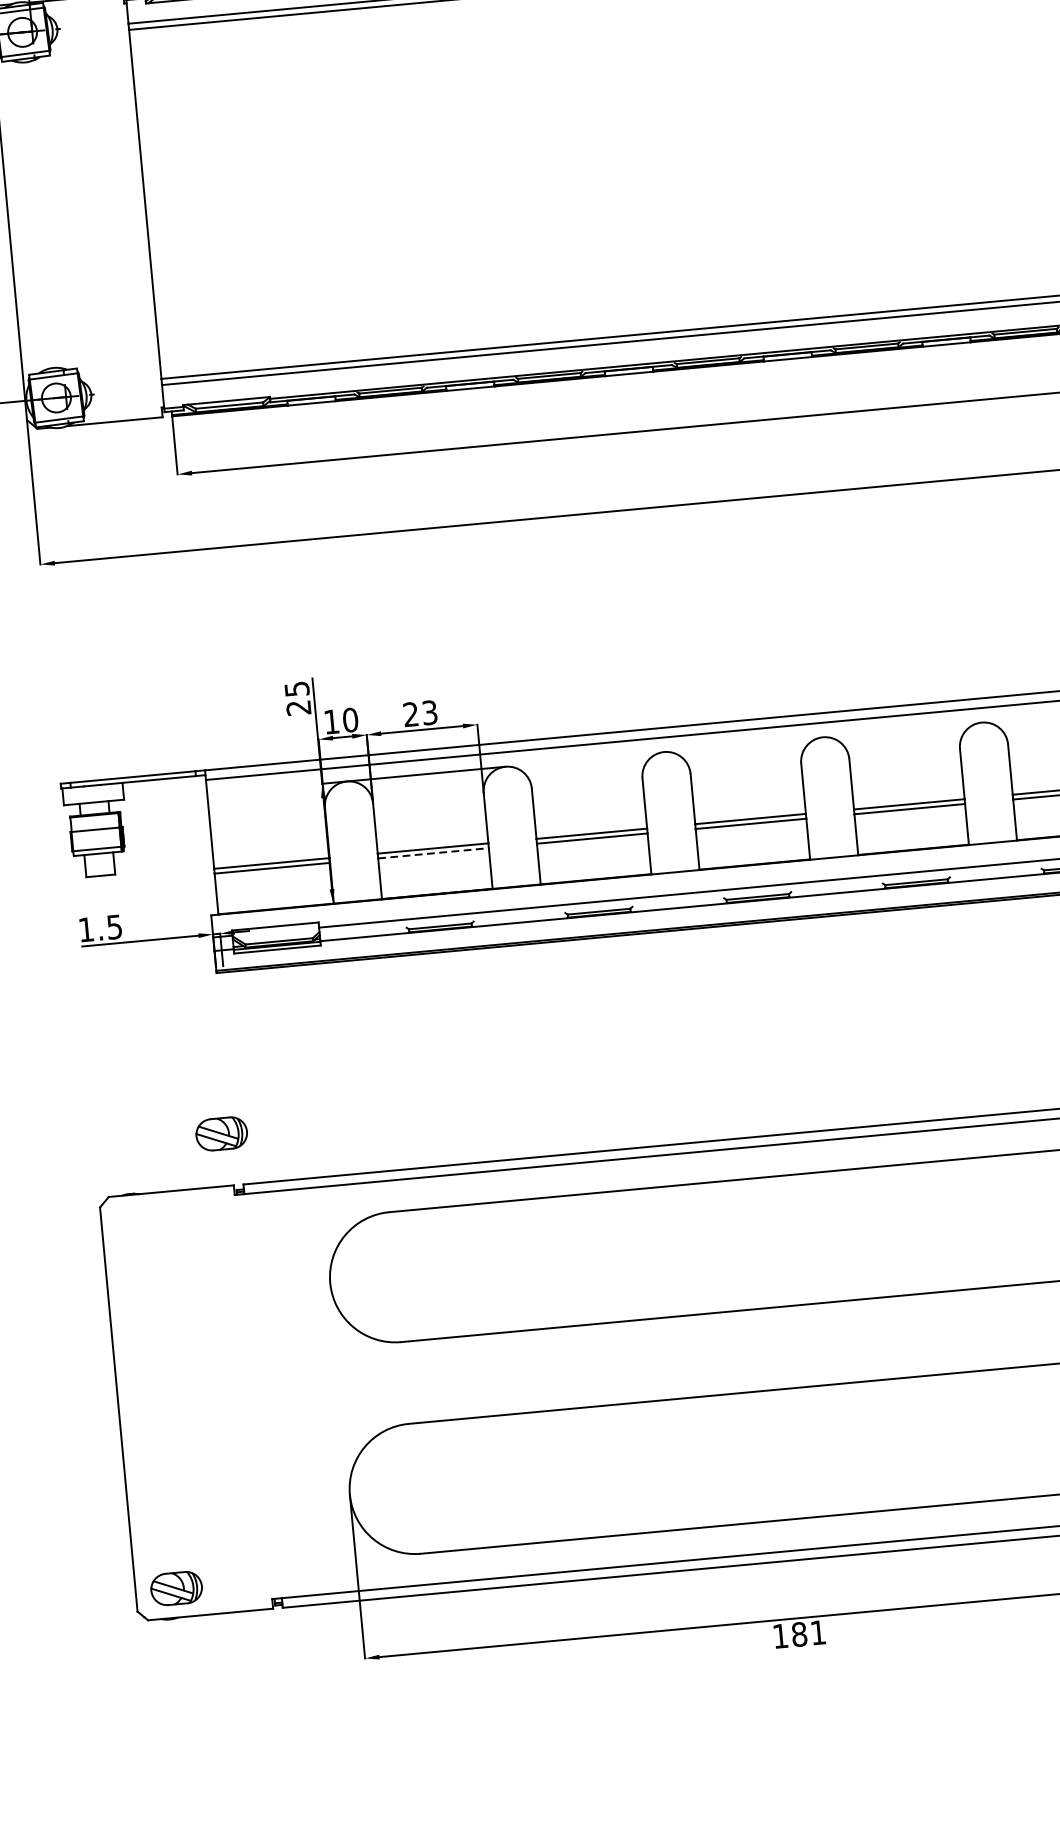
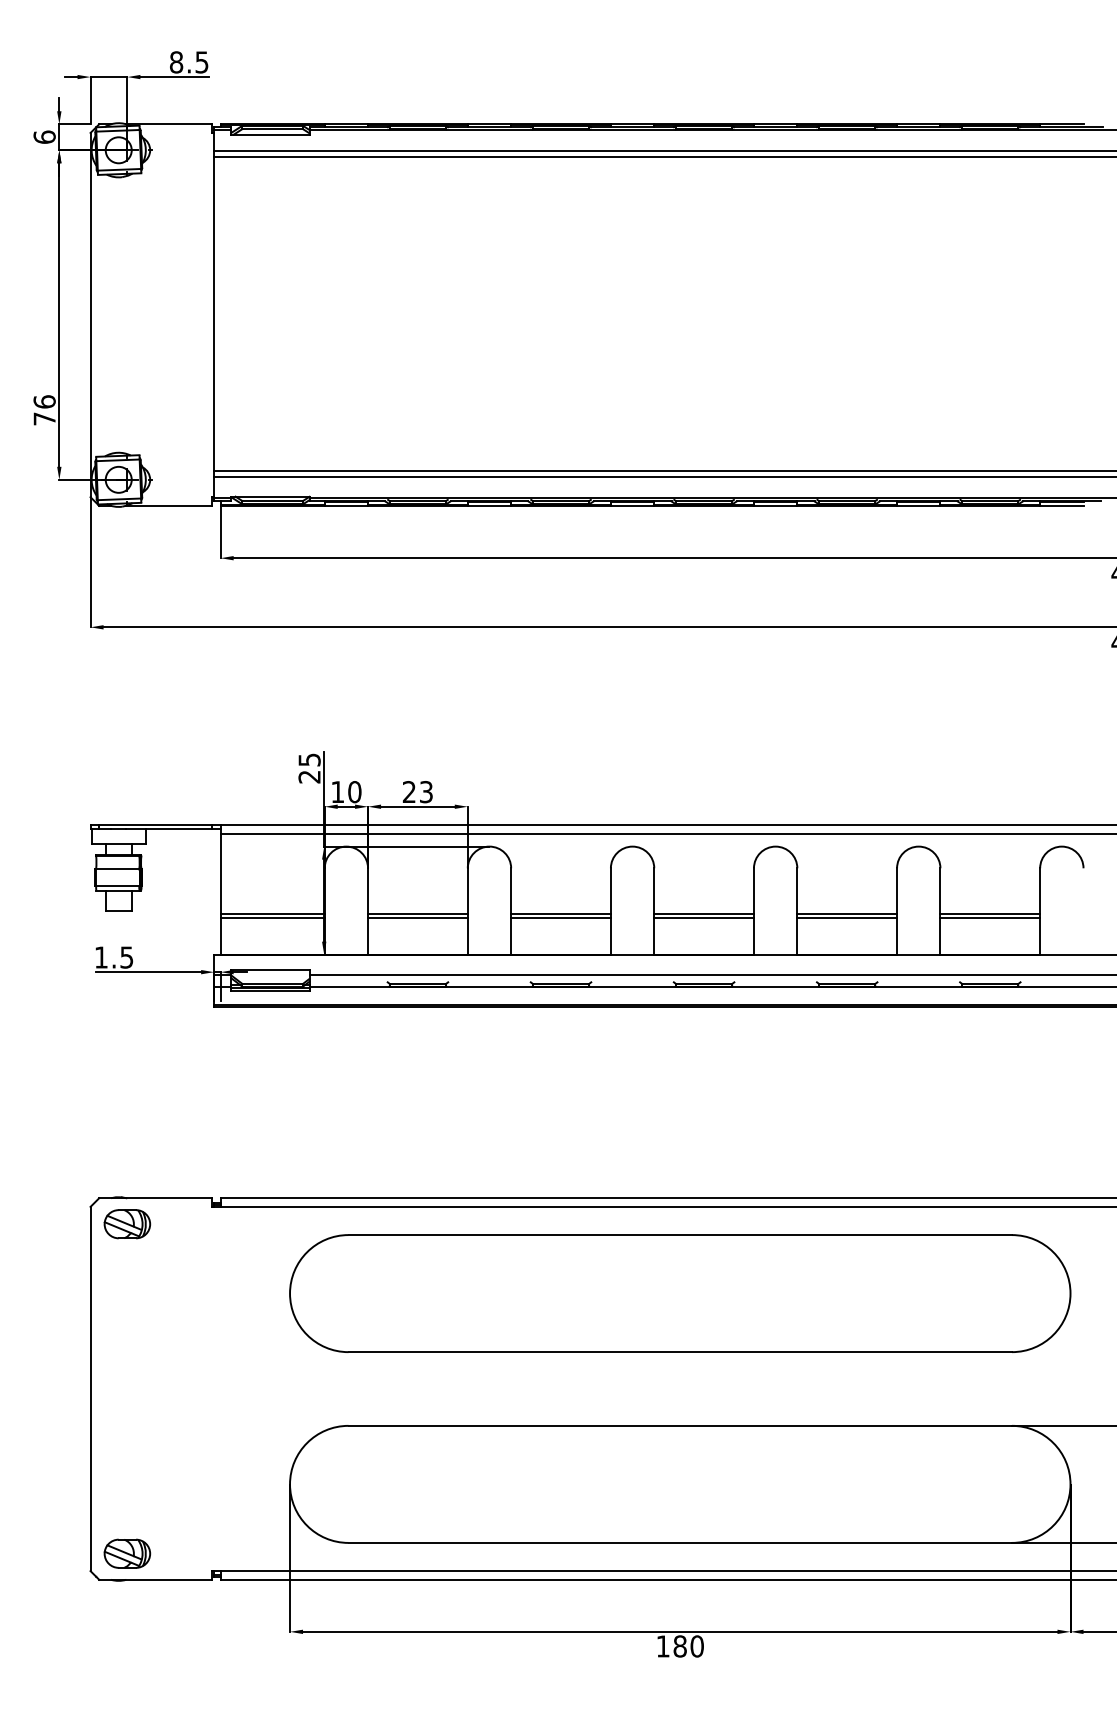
line: (433, 853) -> (417, 918), dashed -> solid
part: (221, 1134) -> (127, 1224), moved
text: (817, 1632) -> (696, 1646), 181 -> 180

